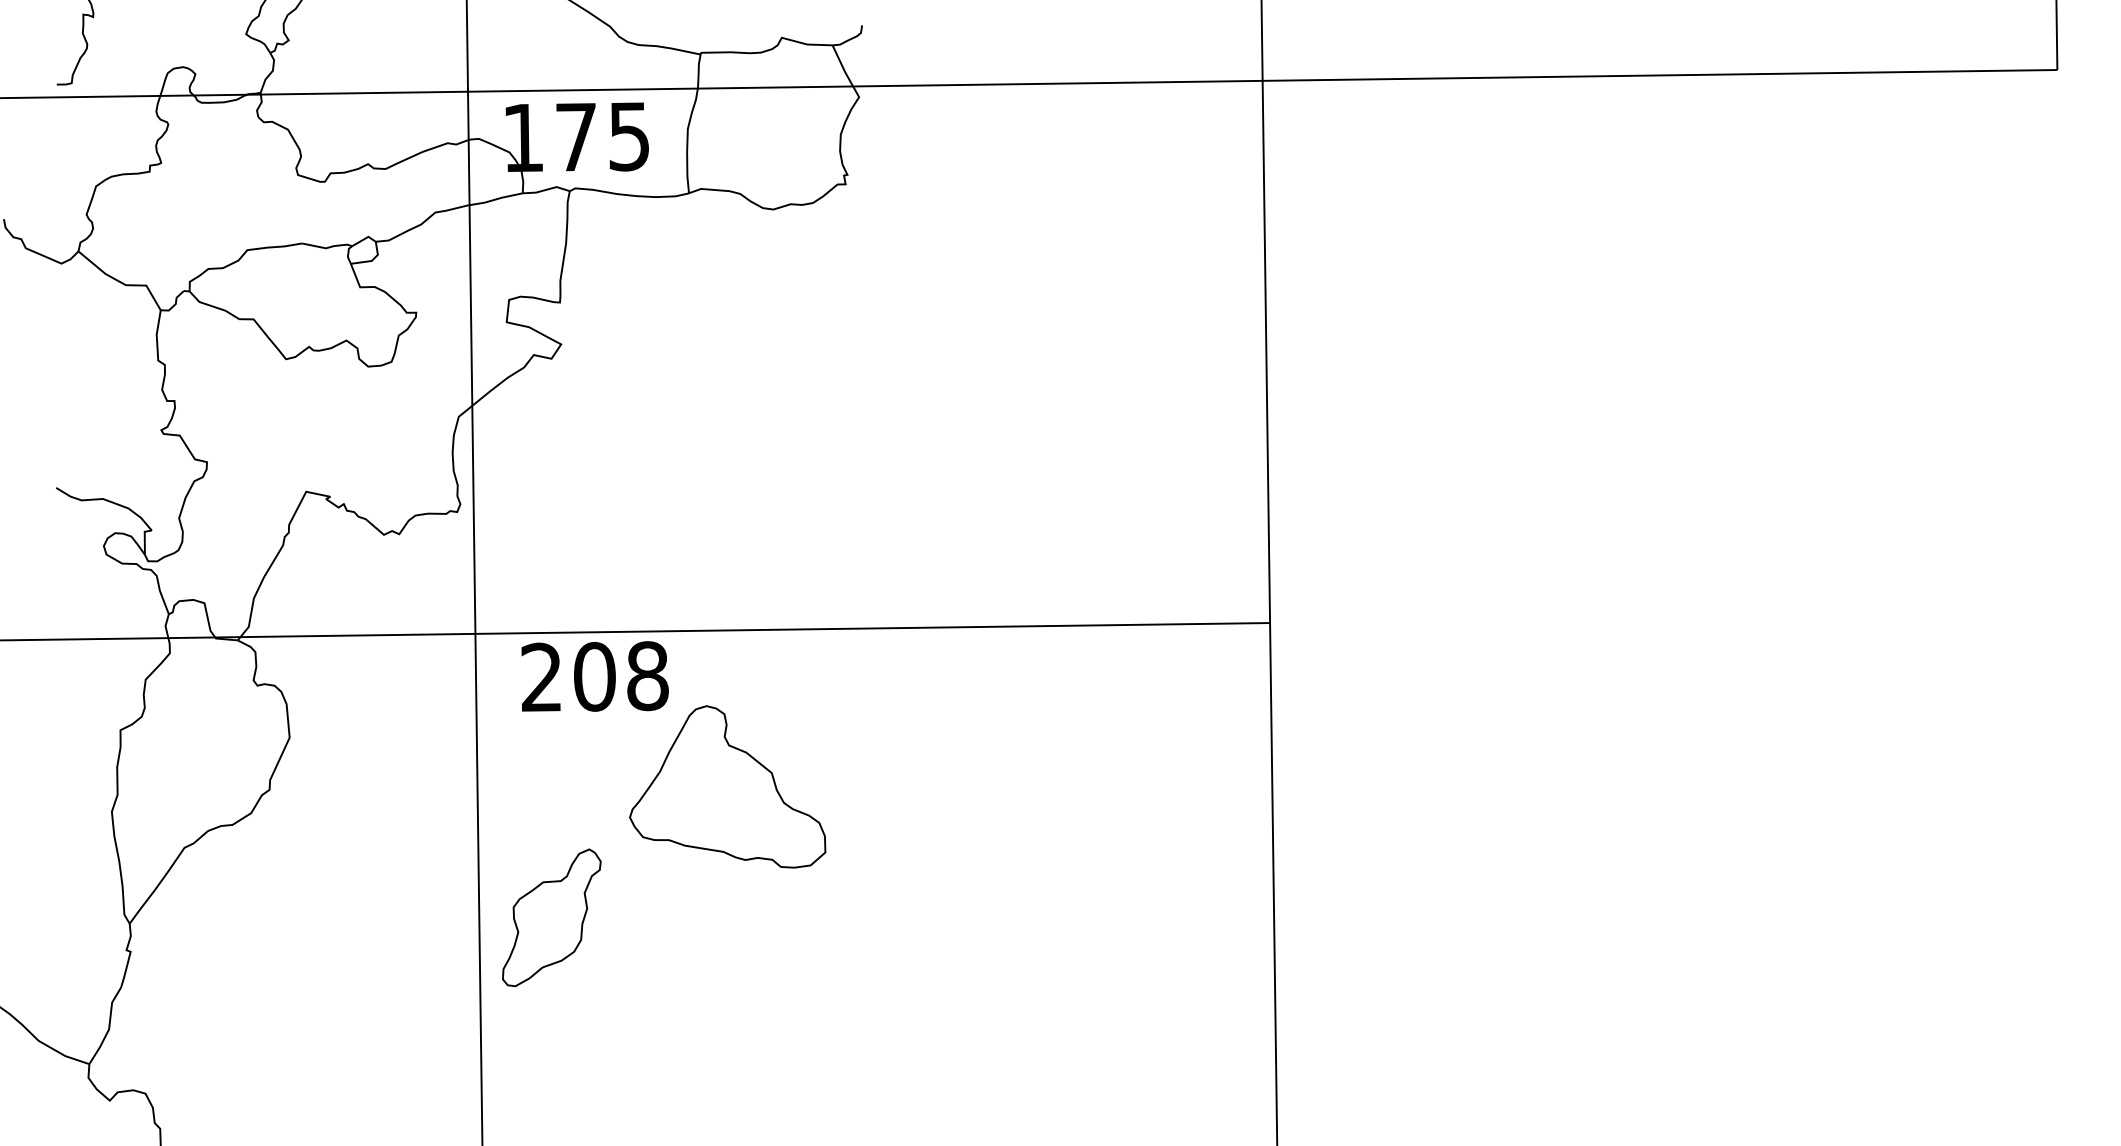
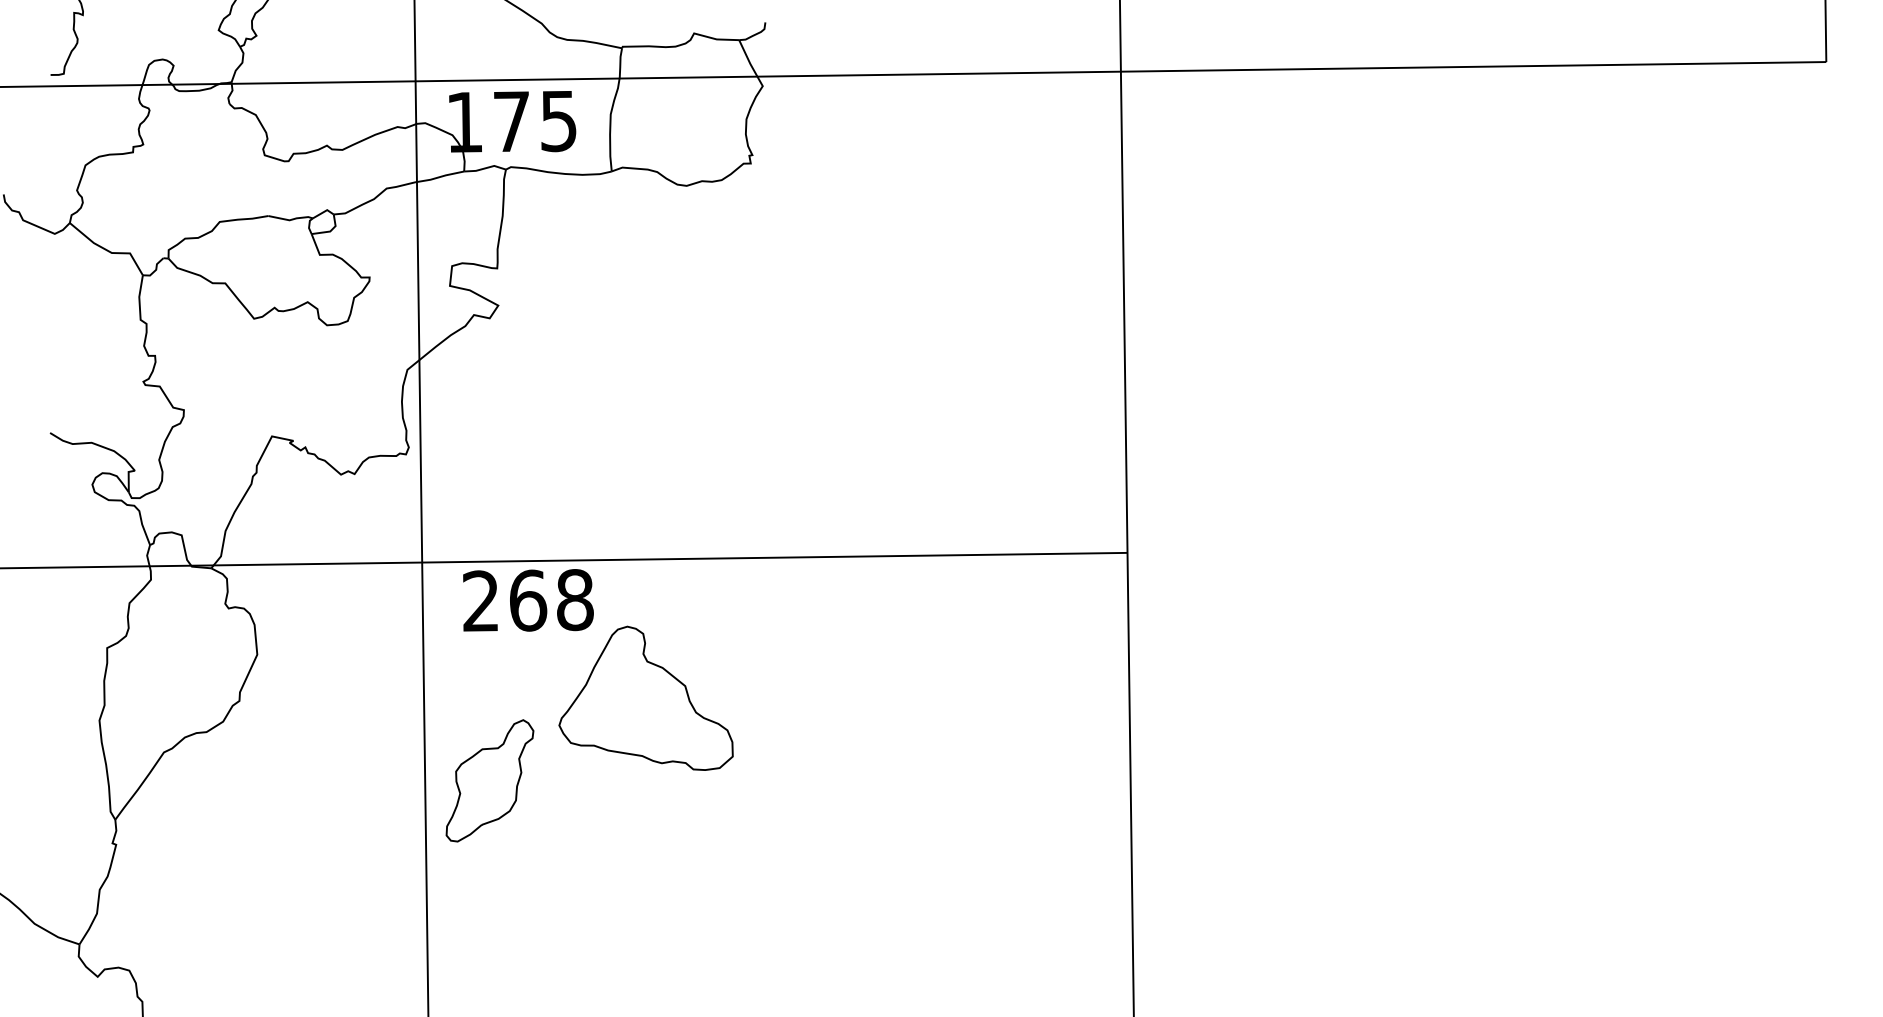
text: (595, 676) -> (528, 600), 208 -> 268
part: (551, 917) -> (489, 780), moved

